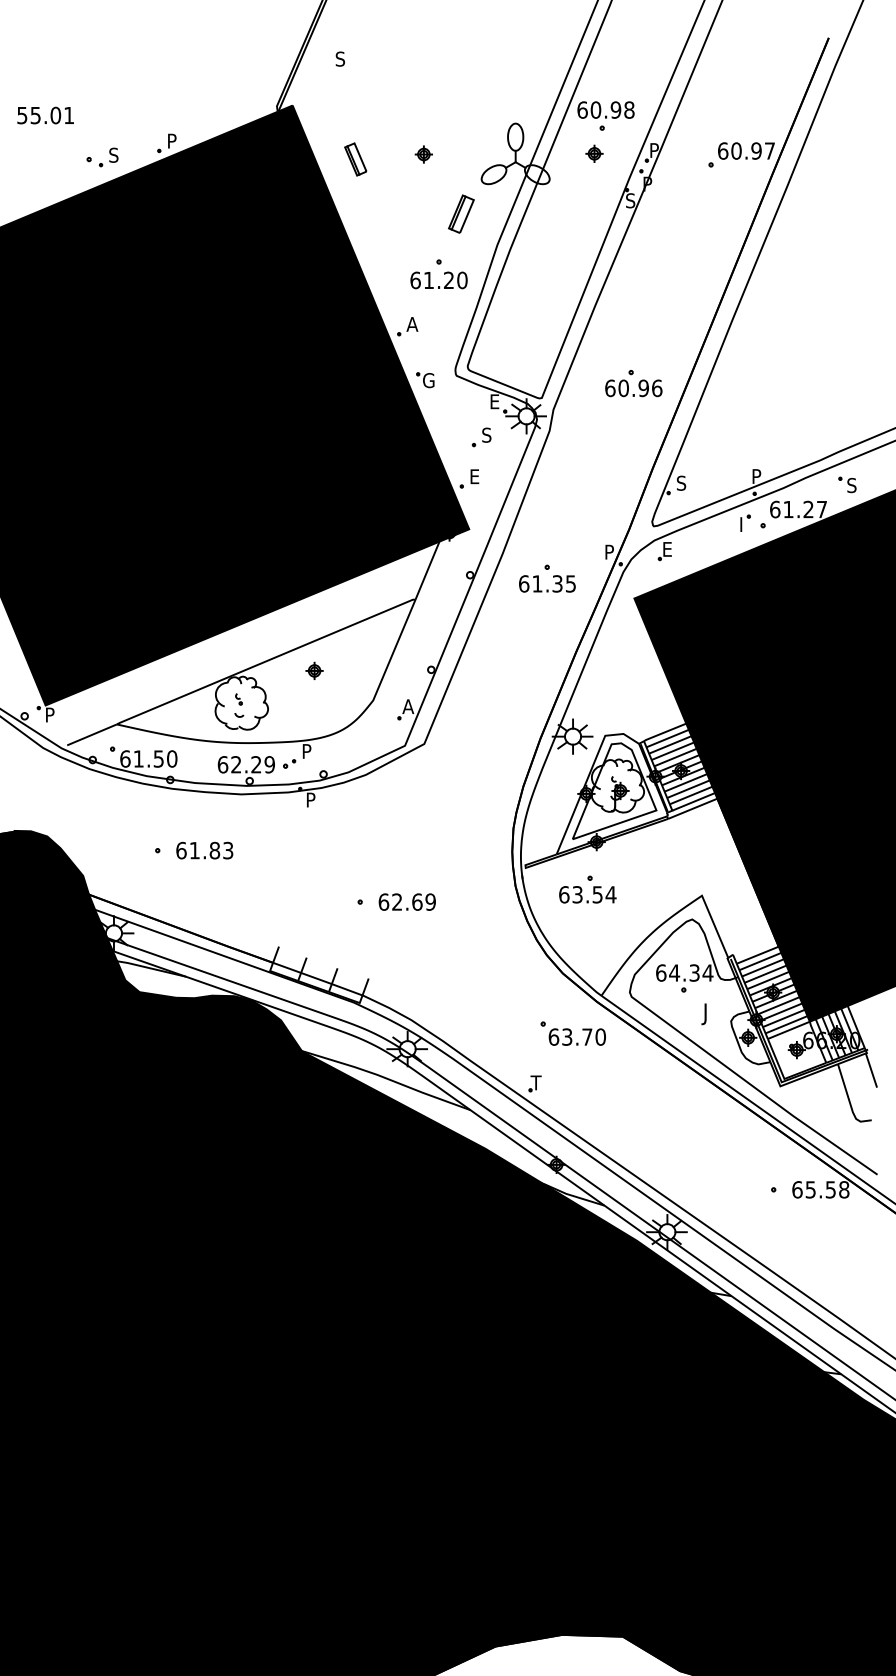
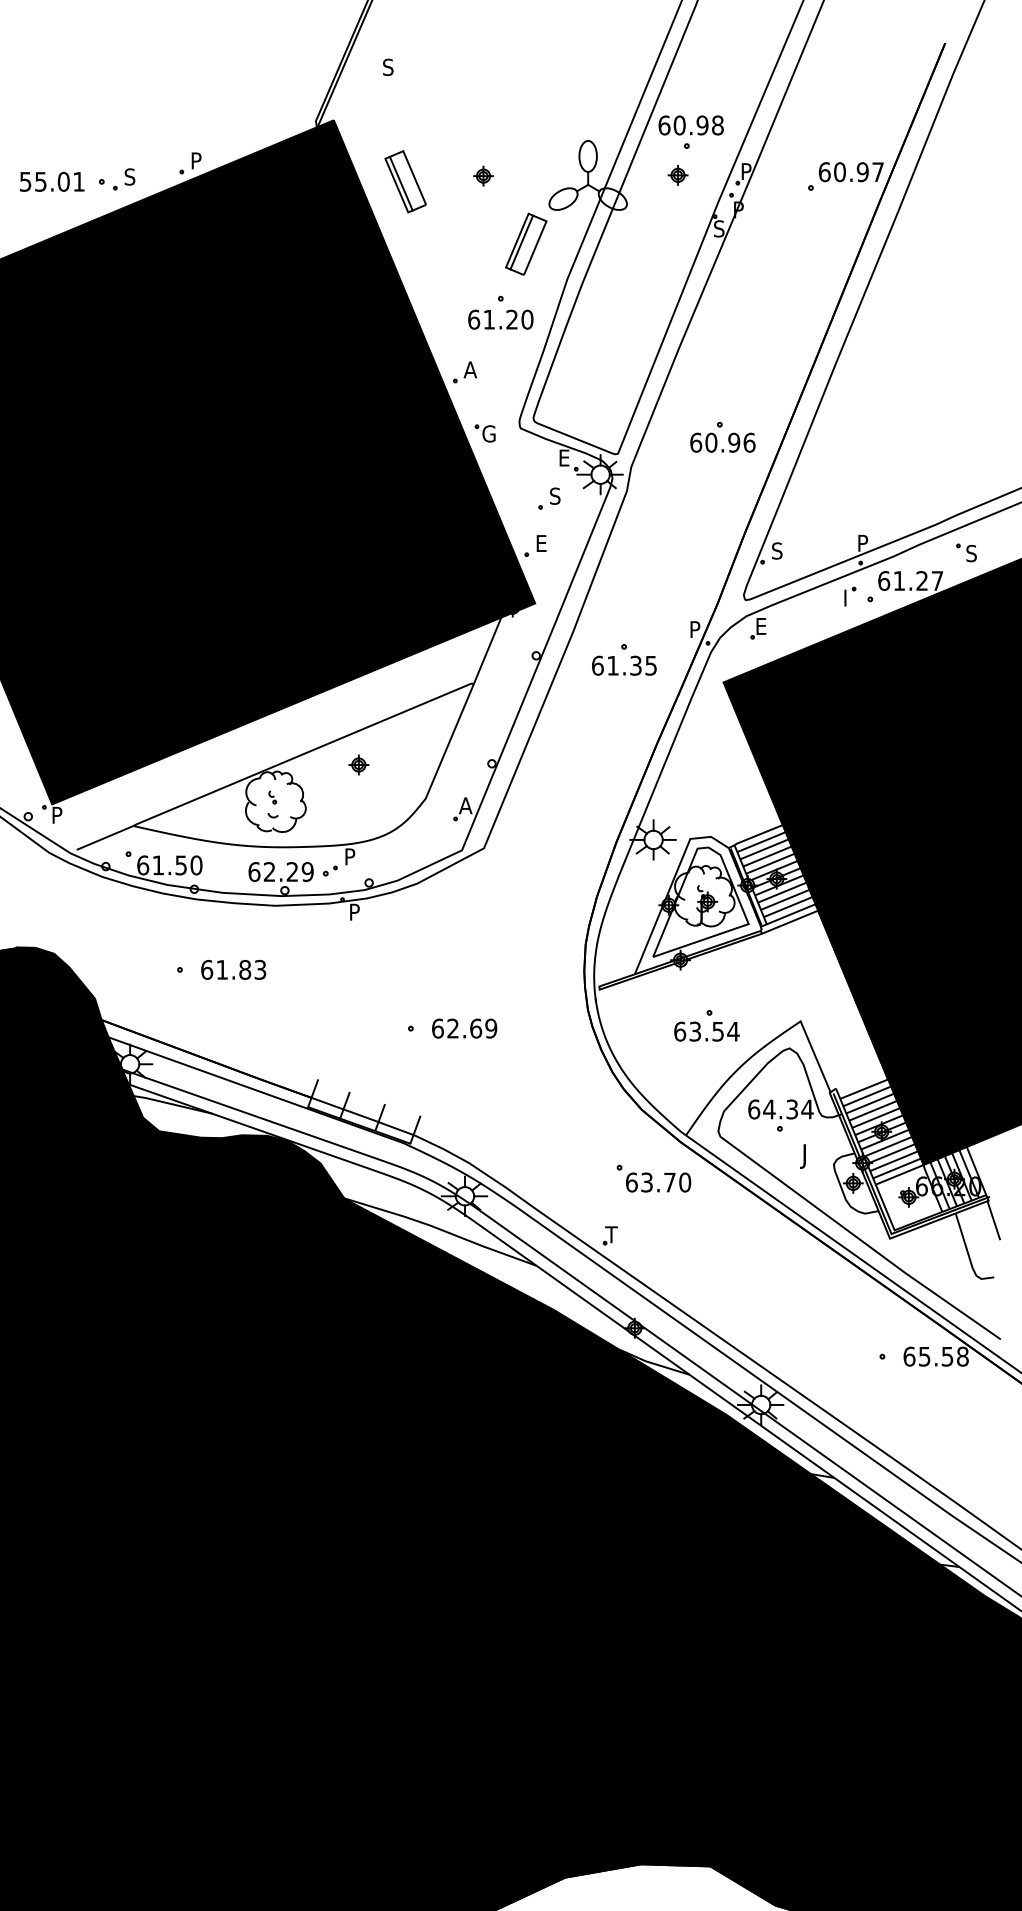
text: (45, 115) -> (52, 181), moved
part: (355, 159) -> (405, 181), size x1.67
part: (461, 213) -> (526, 243), size x1.43
part: (587, 889) -> (706, 1025), moved

